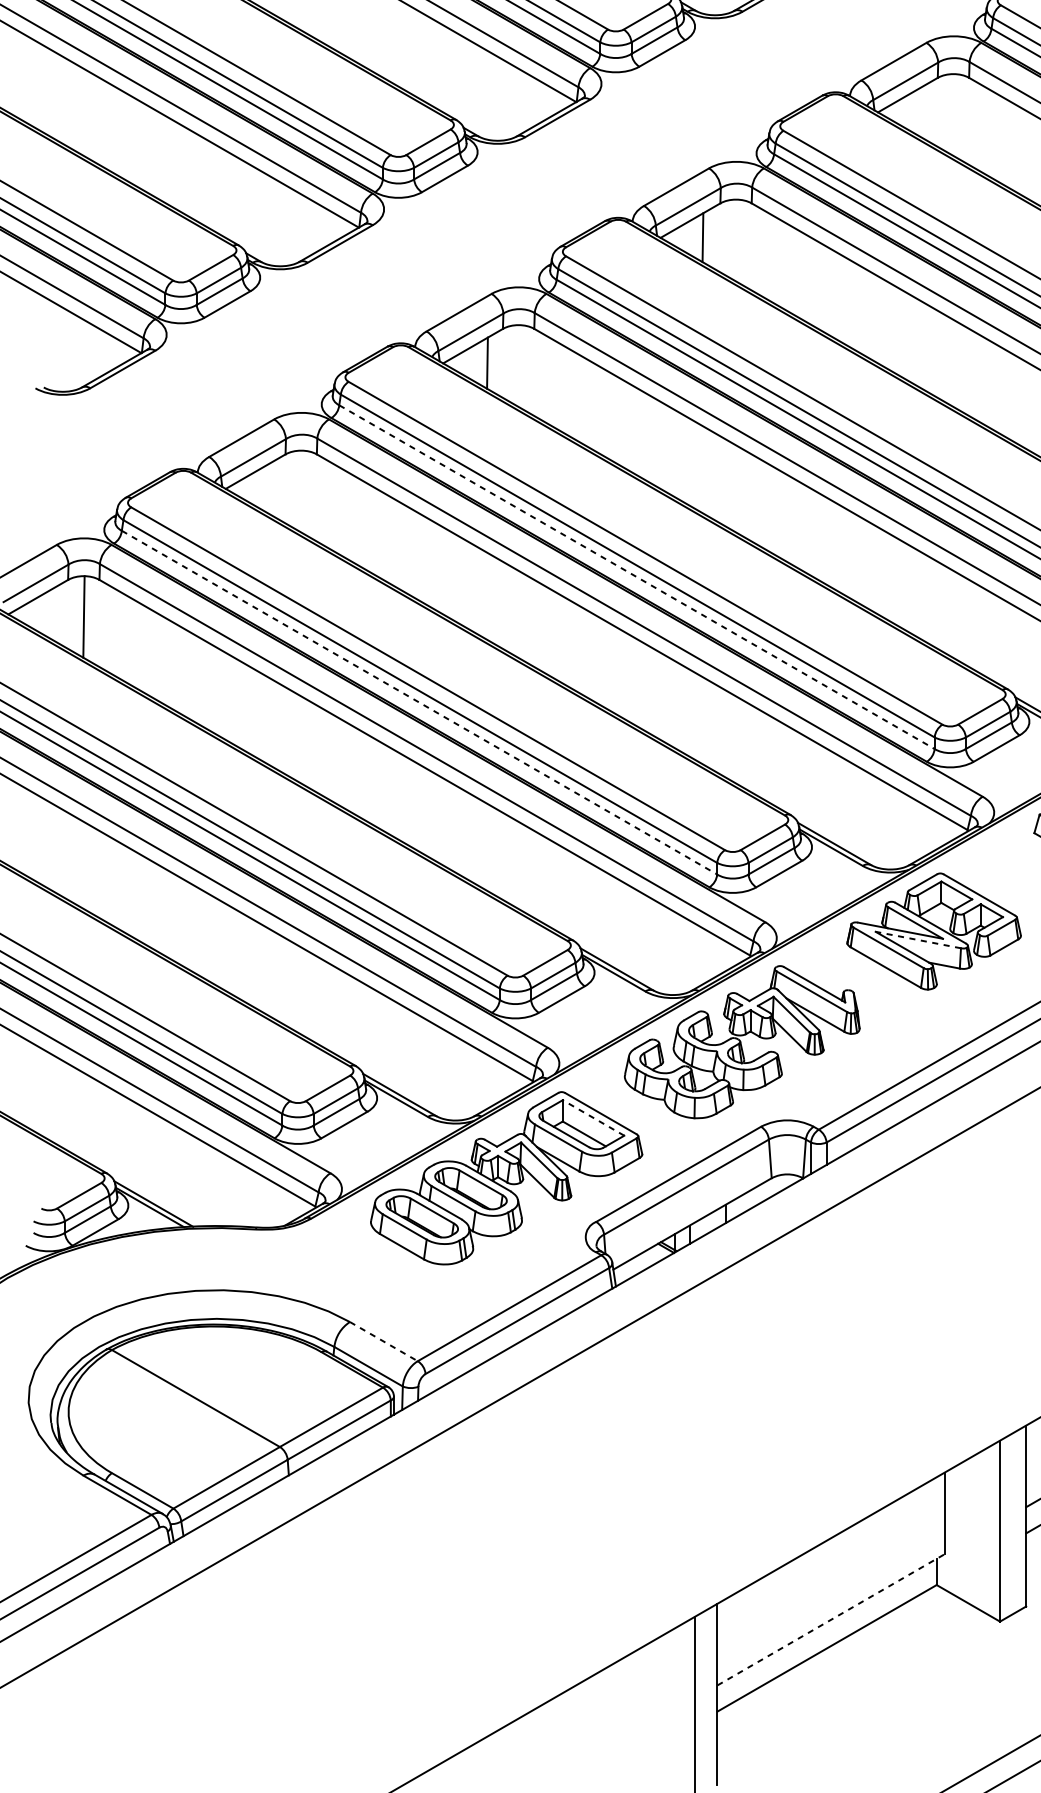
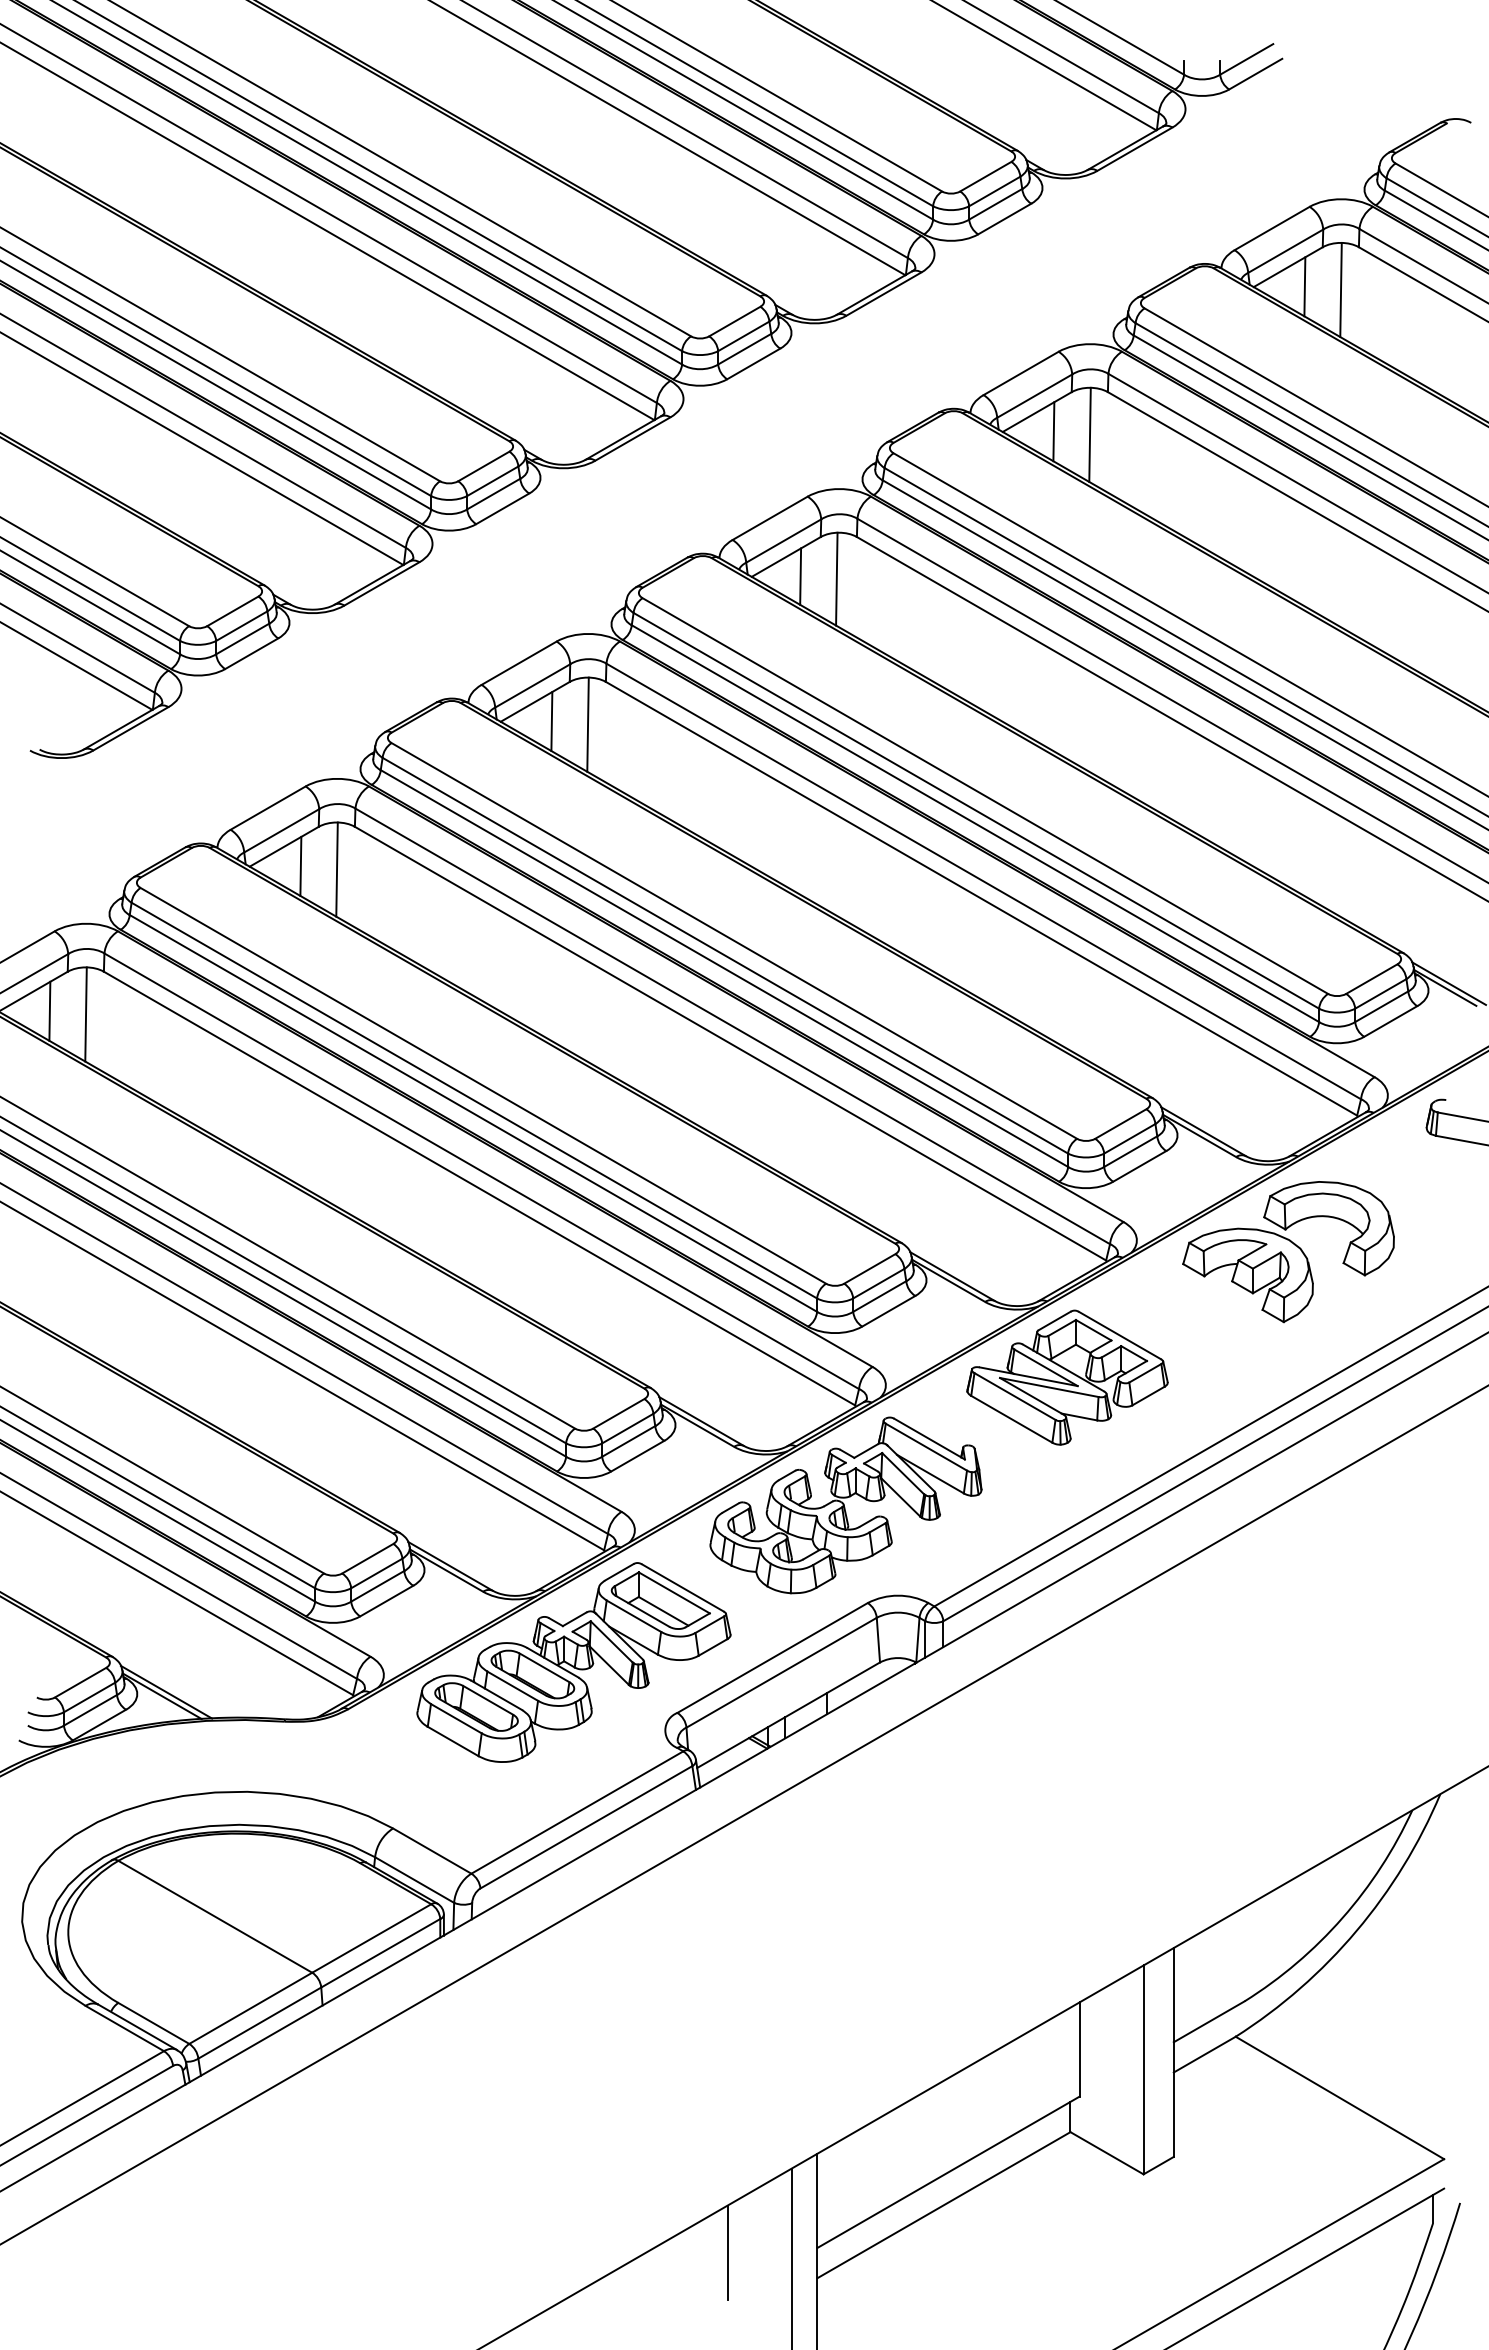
line: (921, 111) -> (1053, 431), added
line: (953, 114) -> (1089, 434), added
line: (734, 239) -> (836, 578), added
line: (518, 365) -> (587, 724), added
line: (269, 487) -> (300, 865), added
line: (300, 491) -> (336, 869), added
line: (637, 577) -> (724, 968), dashed -> solid
line: (52, 613) -> (49, 1010), added
line: (419, 702) -> (473, 1113), dashed -> solid
line: (917, 940) -> (1048, 1387), dashed -> solid
line: (592, 1117) -> (673, 1592), dashed -> solid
line: (384, 1341) -> (432, 1851), dashed -> solid
line: (831, 1620) -> (948, 2172), dashed -> solid
line: (639, 1689) -> (727, 2252), added

